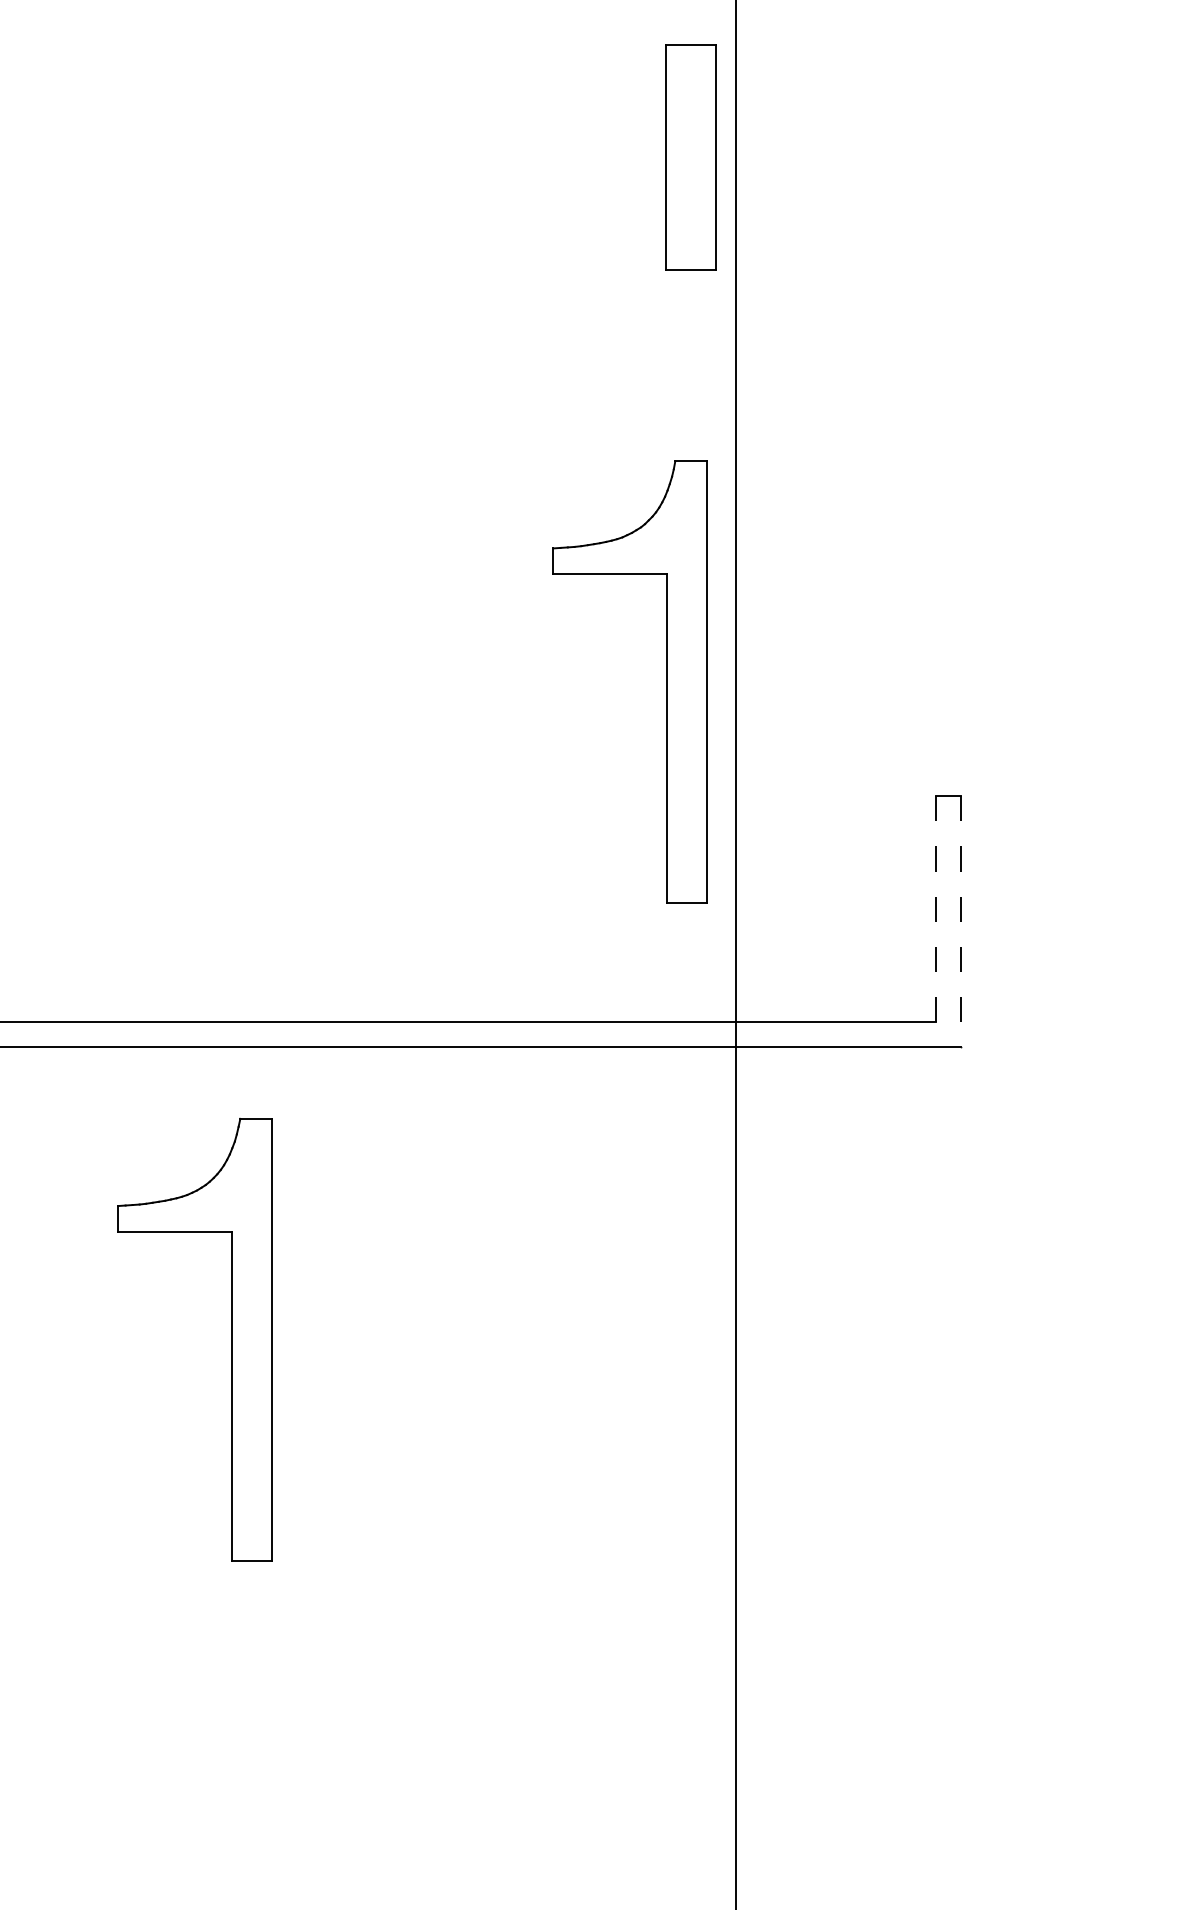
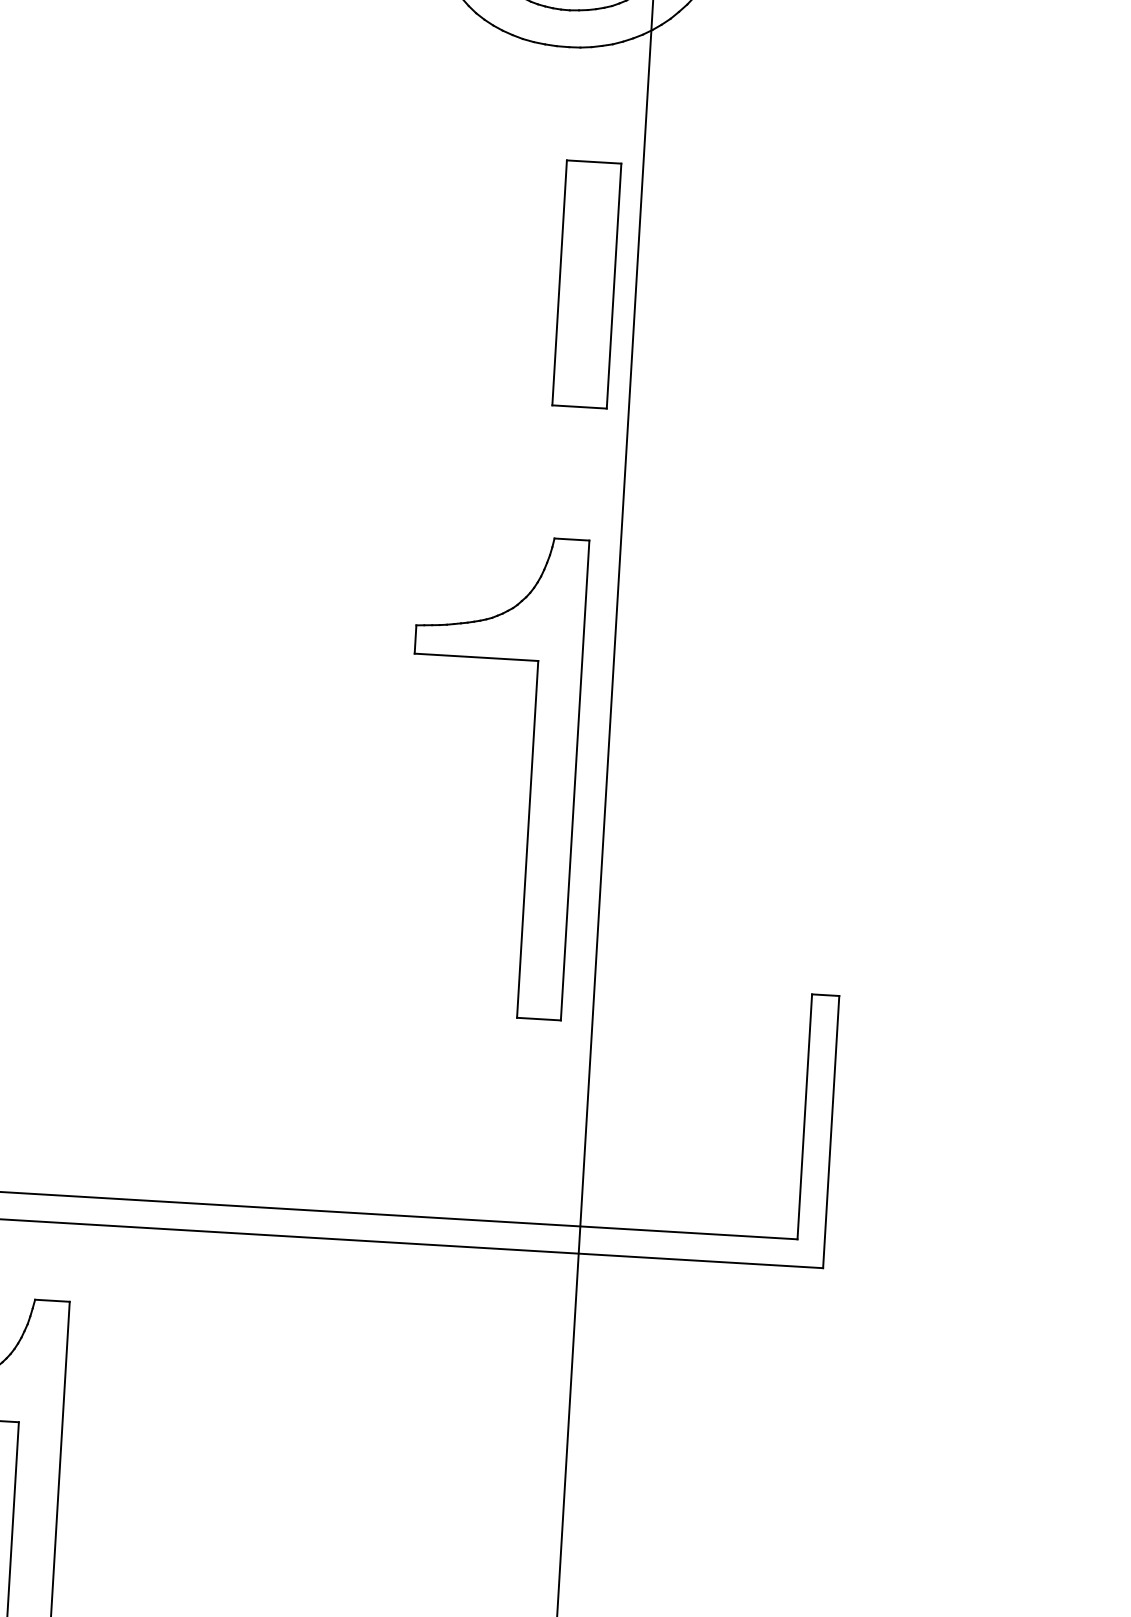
part: (666, 681) -> (530, 777), moved
line: (936, 909) -> (804, 1117), dashed -> solid
line: (961, 922) -> (831, 1132), dashed -> solid

